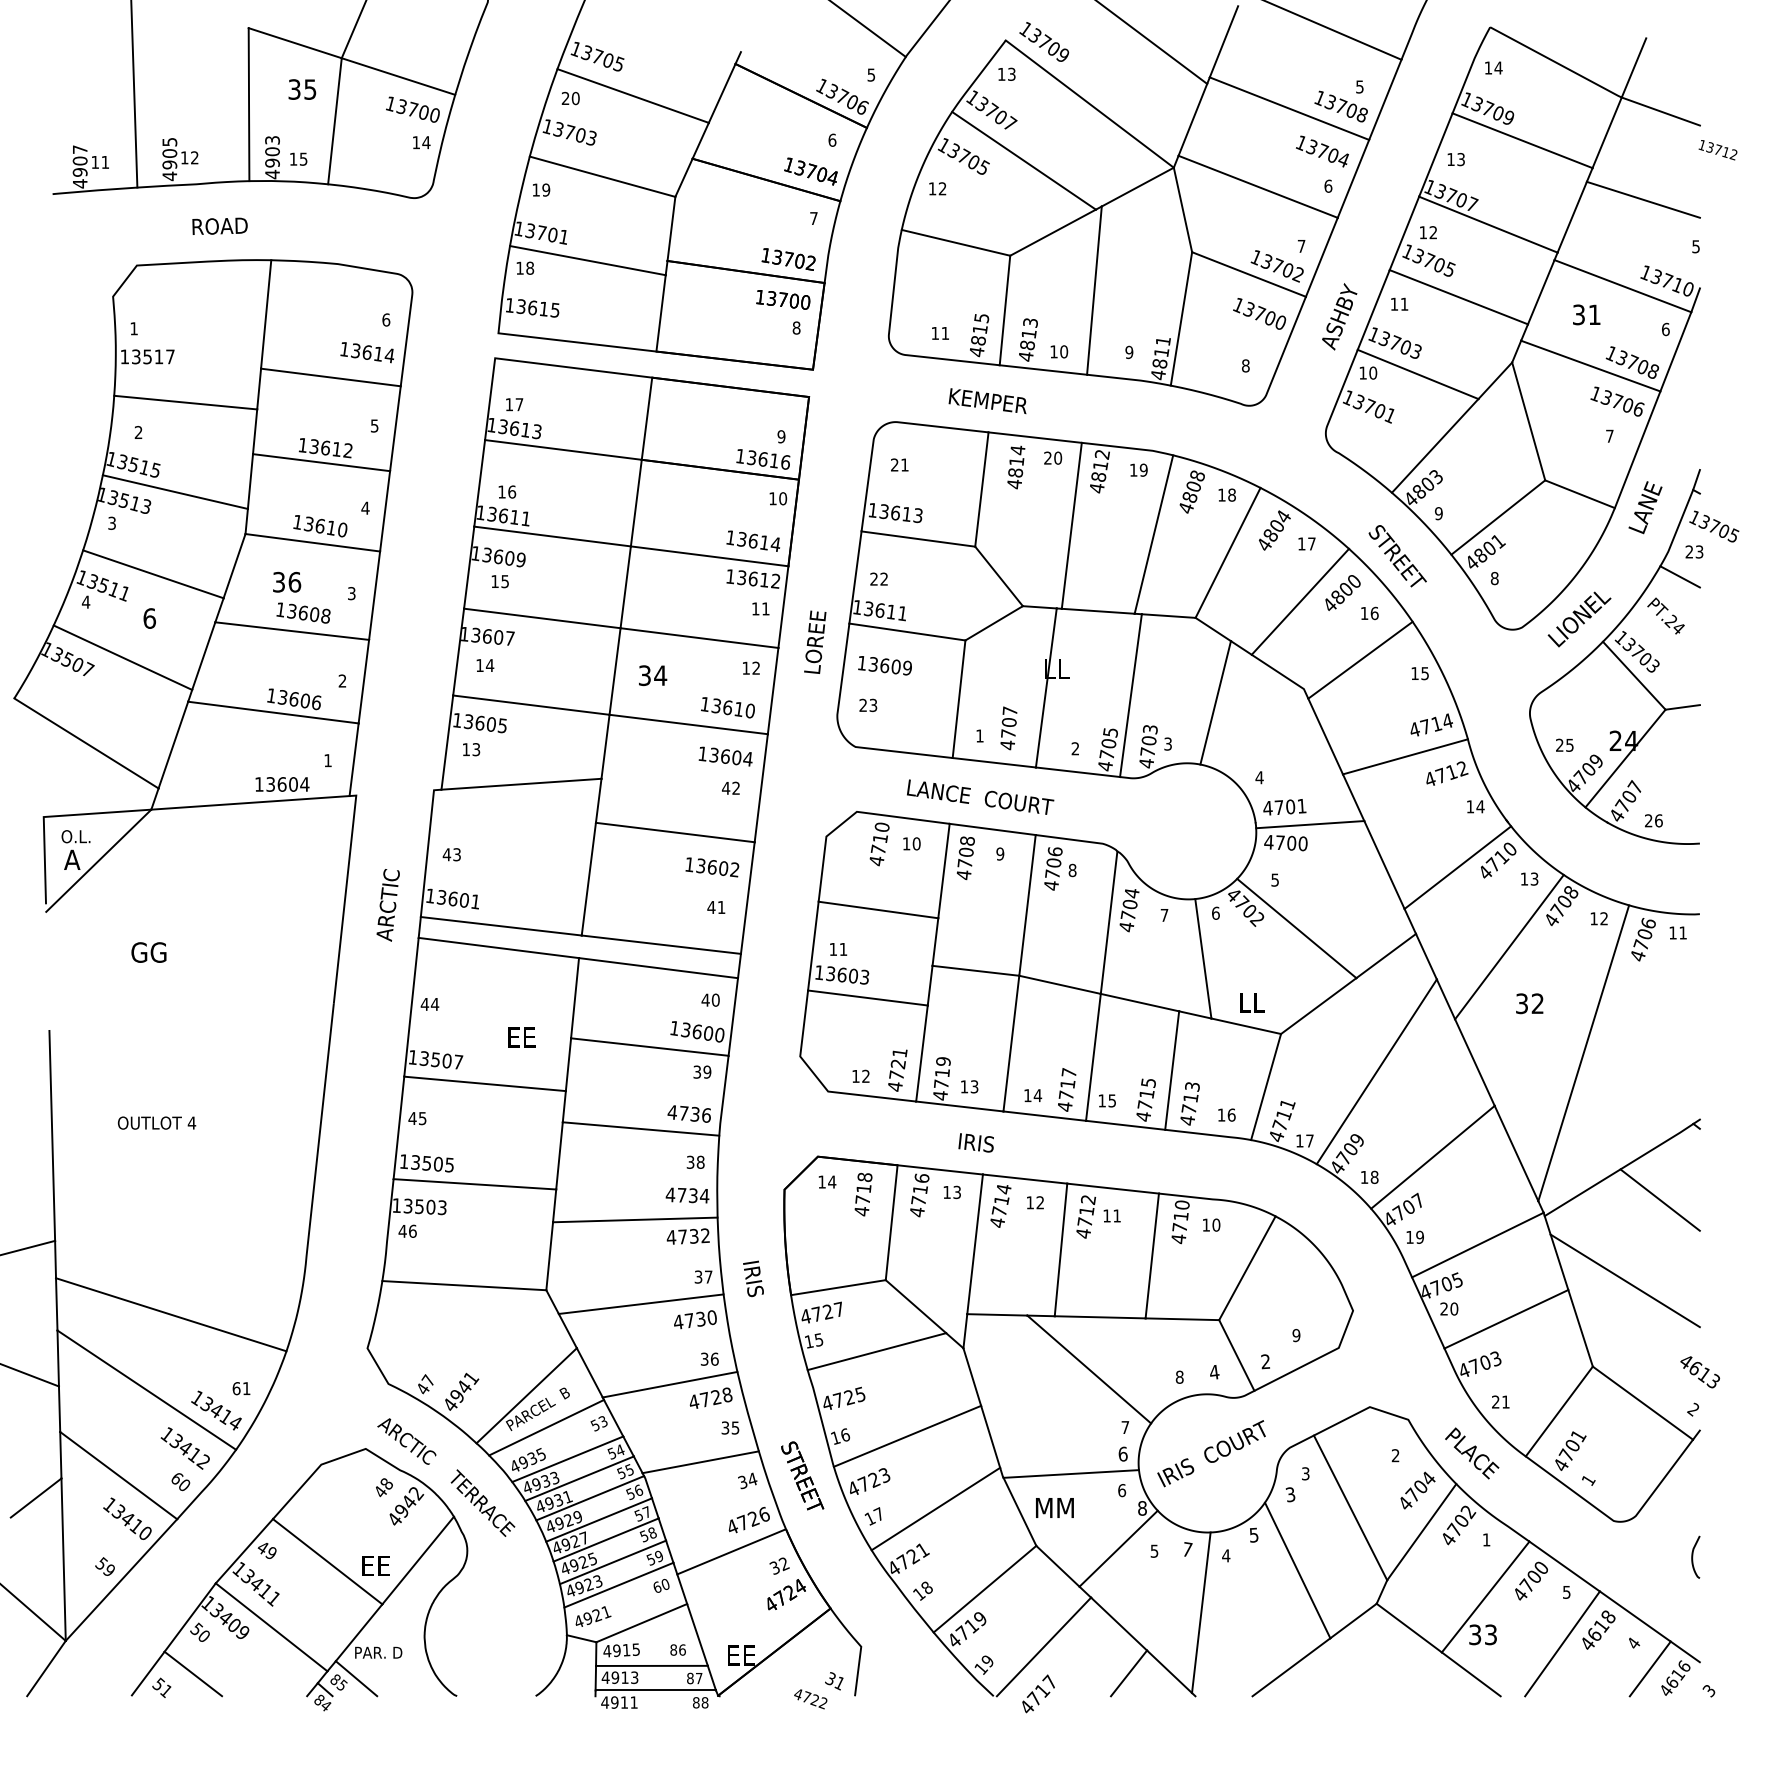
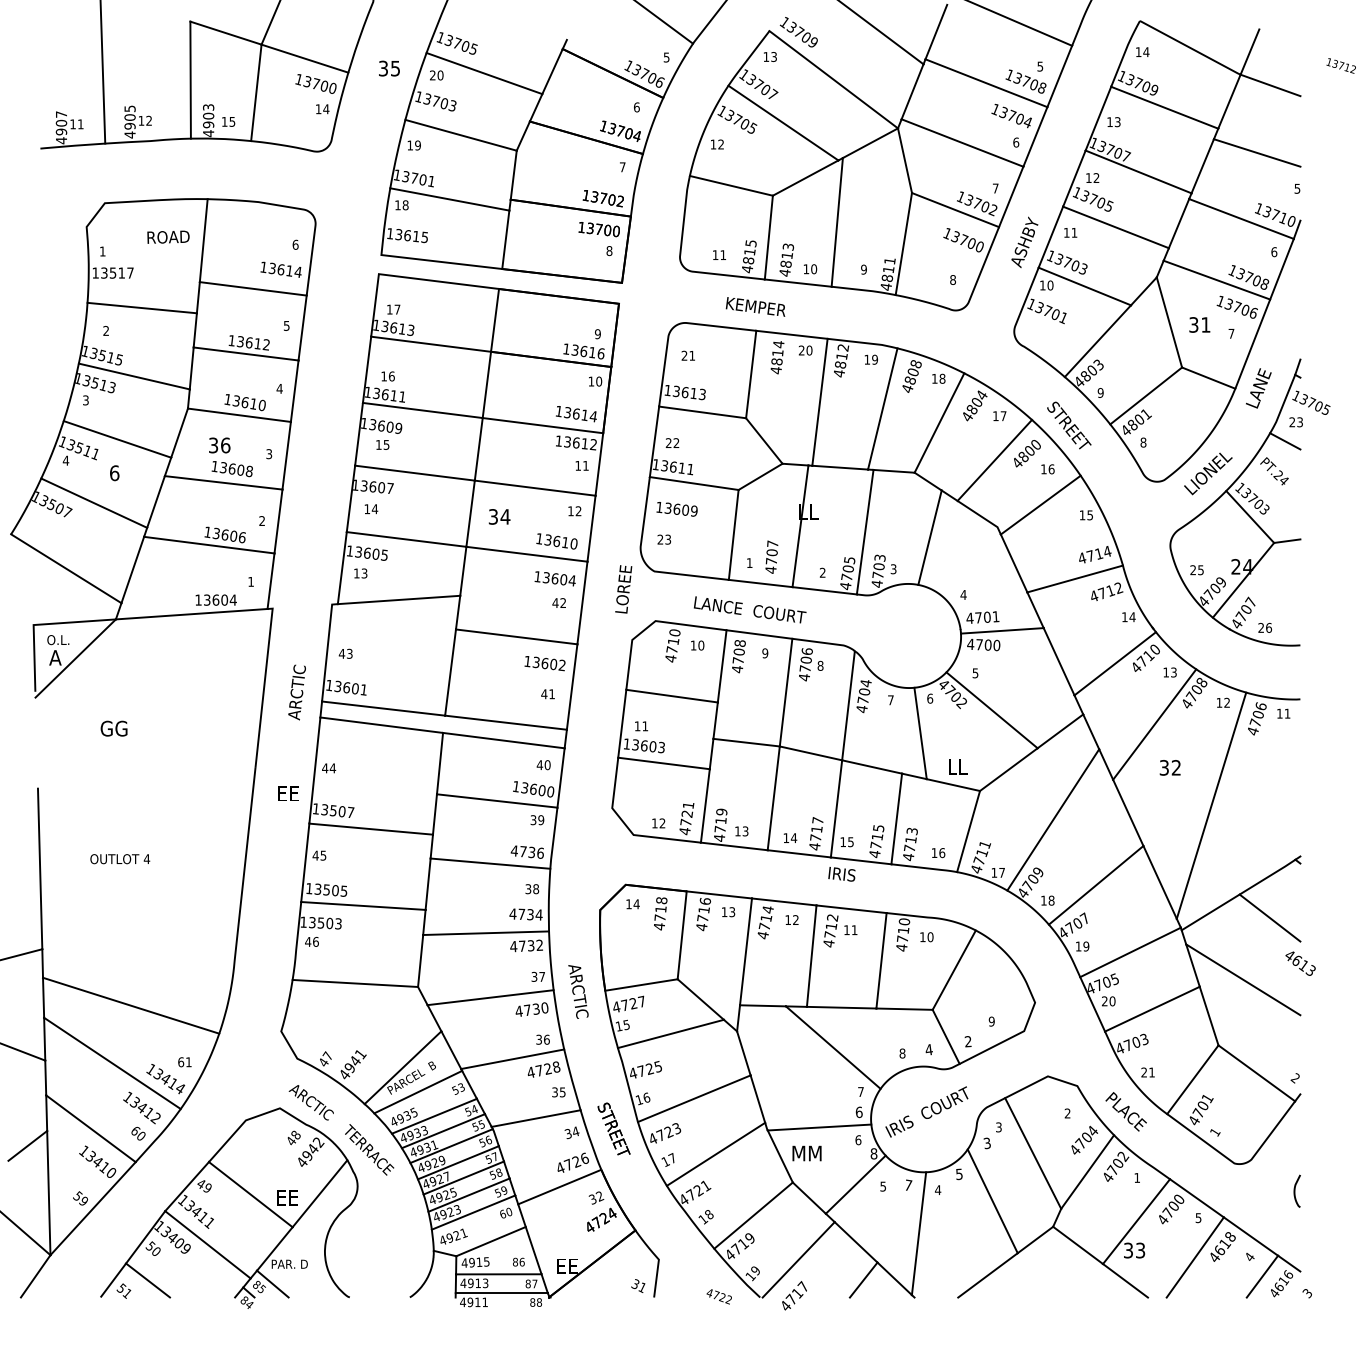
text: (302, 89) -> (389, 68), moved
text: (1717, 149) -> (1340, 65), moved
text: (220, 225) -> (168, 236), moved
text: (1586, 314) -> (1199, 324), moved
text: (814, 642) -> (623, 589), moved
text: (522, 1037) -> (288, 793), moved
text: (975, 1143) -> (841, 874), moved
text: (756, 1296) -> (578, 991), IRIS -> ARCTIC
text: (1700, 1371) -> (1300, 963), moved
text: (809, 1698) -> (718, 1296), moved

